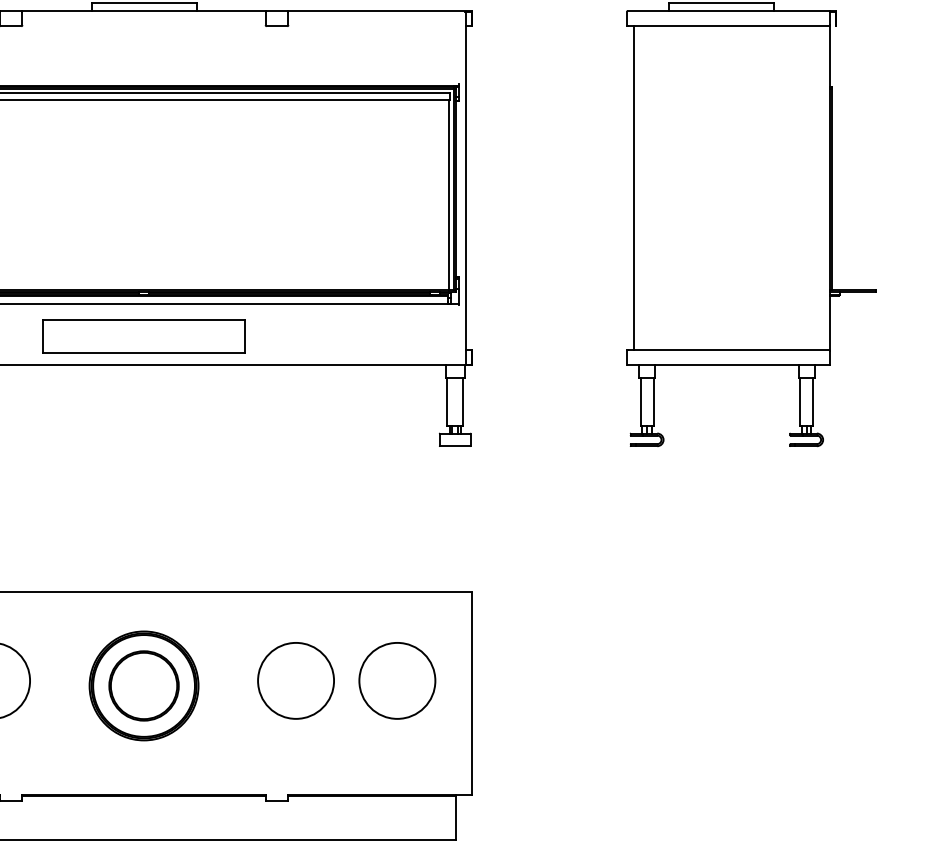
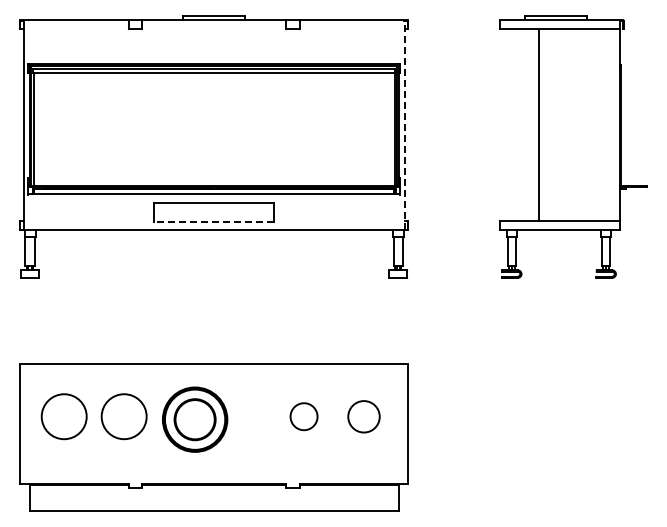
line: (465, 187) -> (404, 124), solid -> dashed
line: (633, 187) -> (538, 124), moved
line: (144, 352) -> (214, 222), solid -> dashed
circle: (295, 680) -> (303, 416), size x0.6
circle: (396, 680) -> (363, 416), size x0.7
part: (144, 685) -> (195, 419), moved

